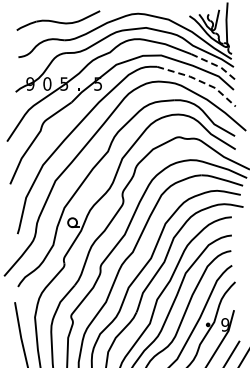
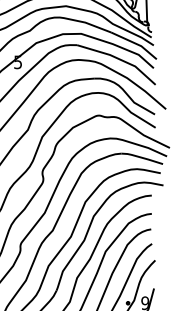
line: (216, 65) -> (136, 43), dashed -> solid
line: (200, 81) -> (120, 59), dashed -> solid

